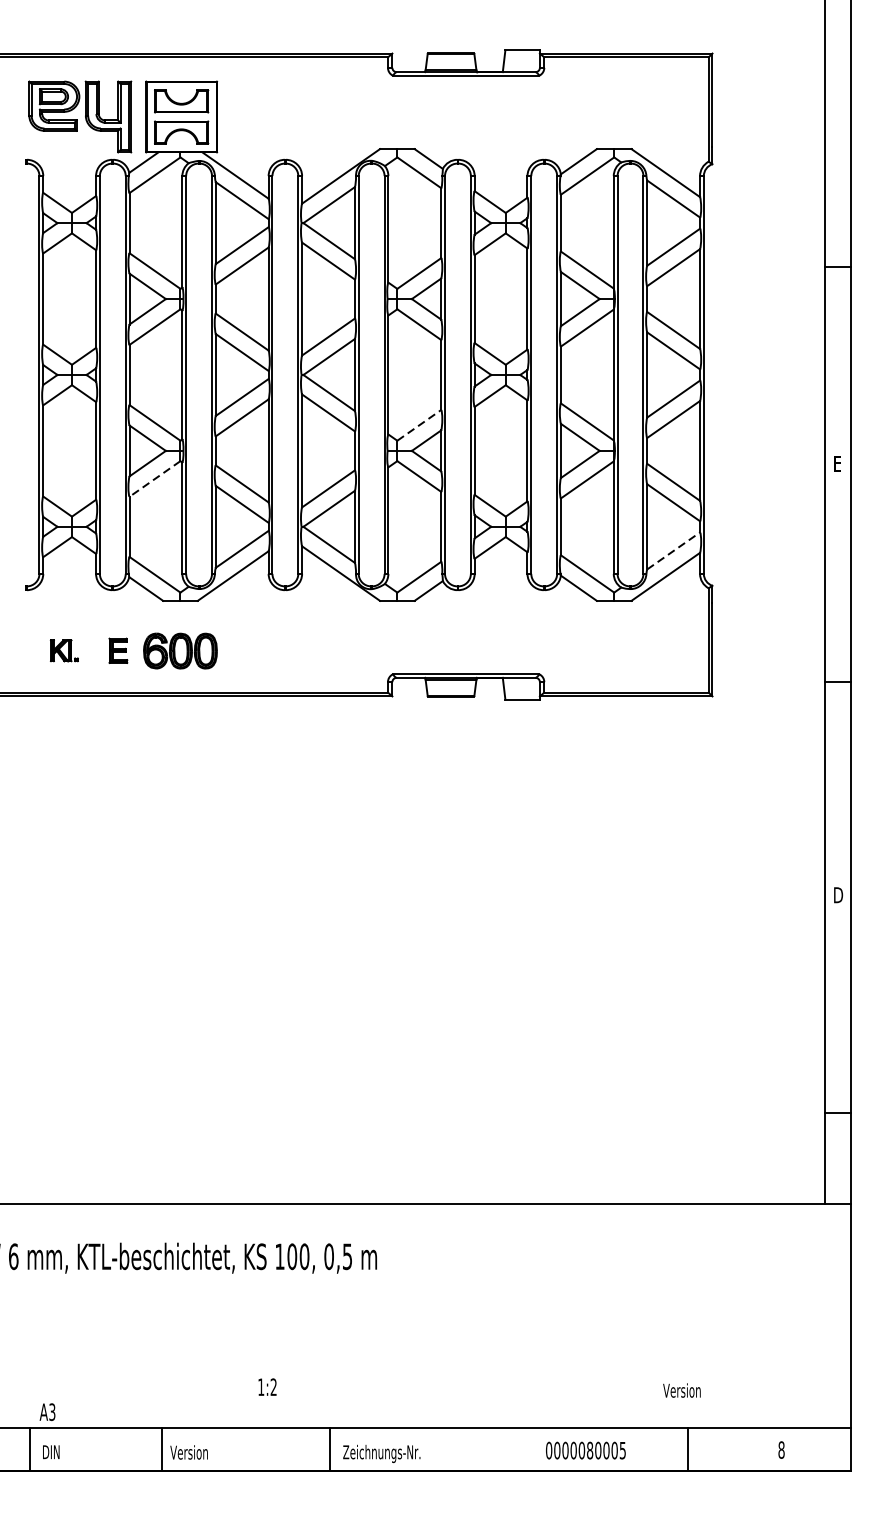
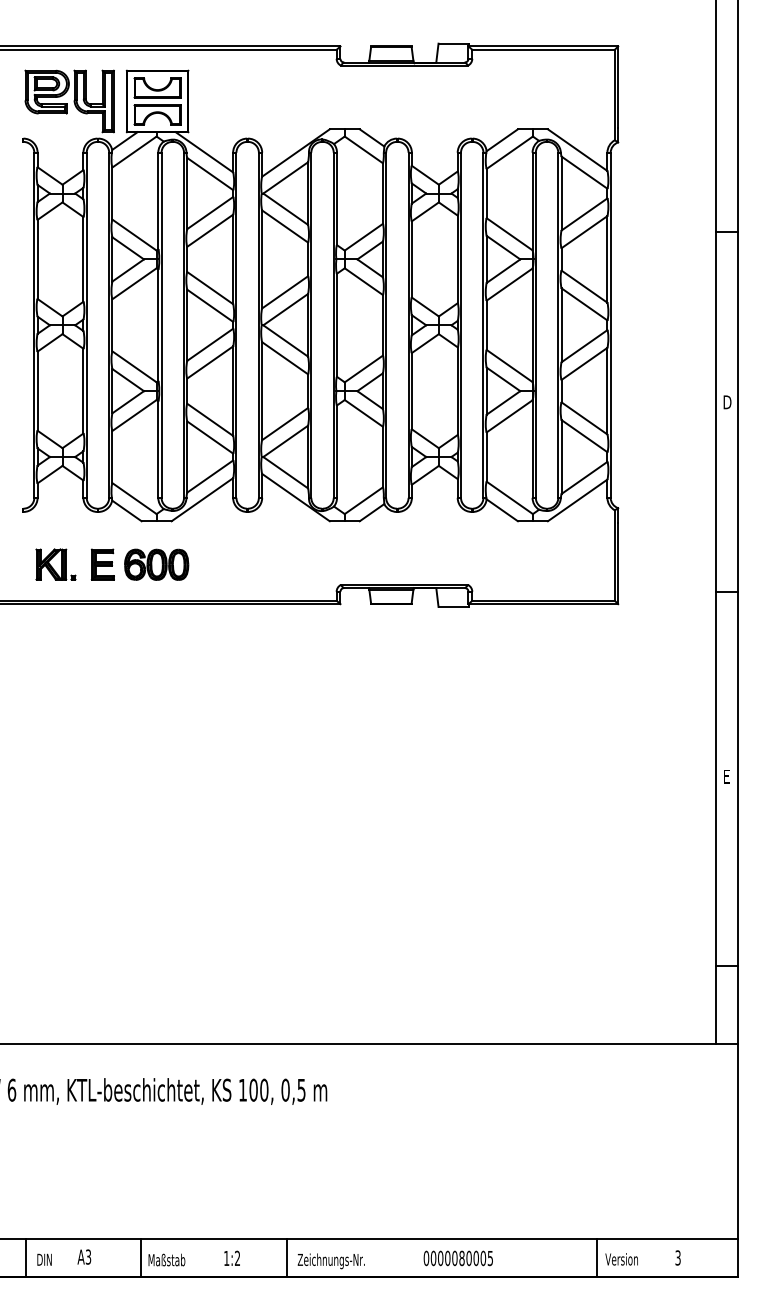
line: (420, 424) -> (364, 368), dashed -> solid
text: (838, 463) -> (727, 402), E -> D
line: (154, 478) -> (134, 415), dashed -> solid
line: (673, 550) -> (584, 477), dashed -> solid
part: (63, 650) -> (55, 564), size x1.67
part: (118, 650) -> (102, 564), size x1.43
text: (838, 895) -> (727, 776), D -> E
text: (266, 1386) -> (231, 1257), moved
text: (681, 1390) -> (621, 1259), moved
text: (47, 1411) -> (84, 1256), moved
text: (780, 1449) -> (677, 1257), 8 -> 3
text: (584, 1450) -> (457, 1258), moved
text: (191, 1451) -> (166, 1259), Version -> Maßstab

